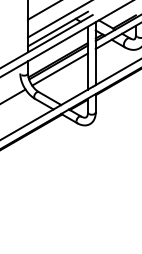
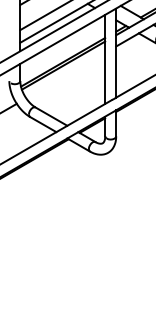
line: (59, 69) -> (64, 75), removed

